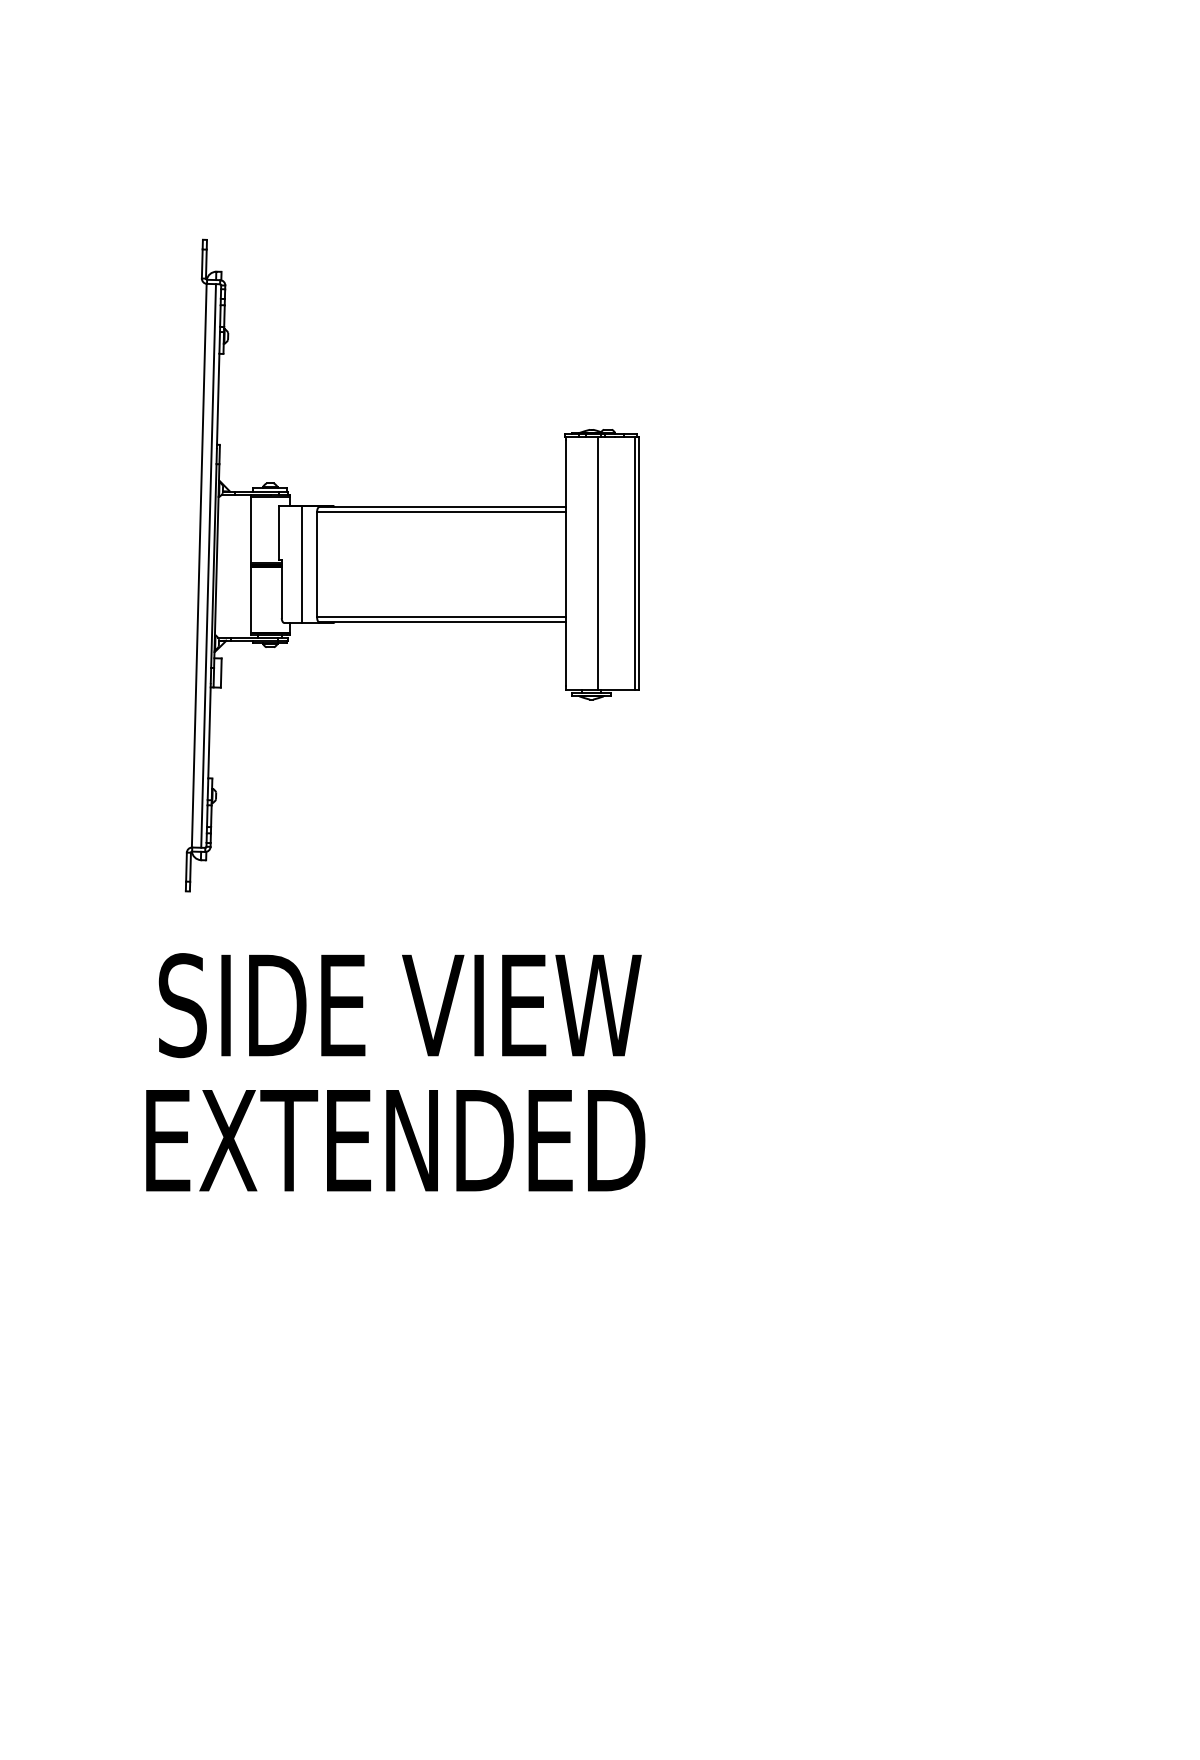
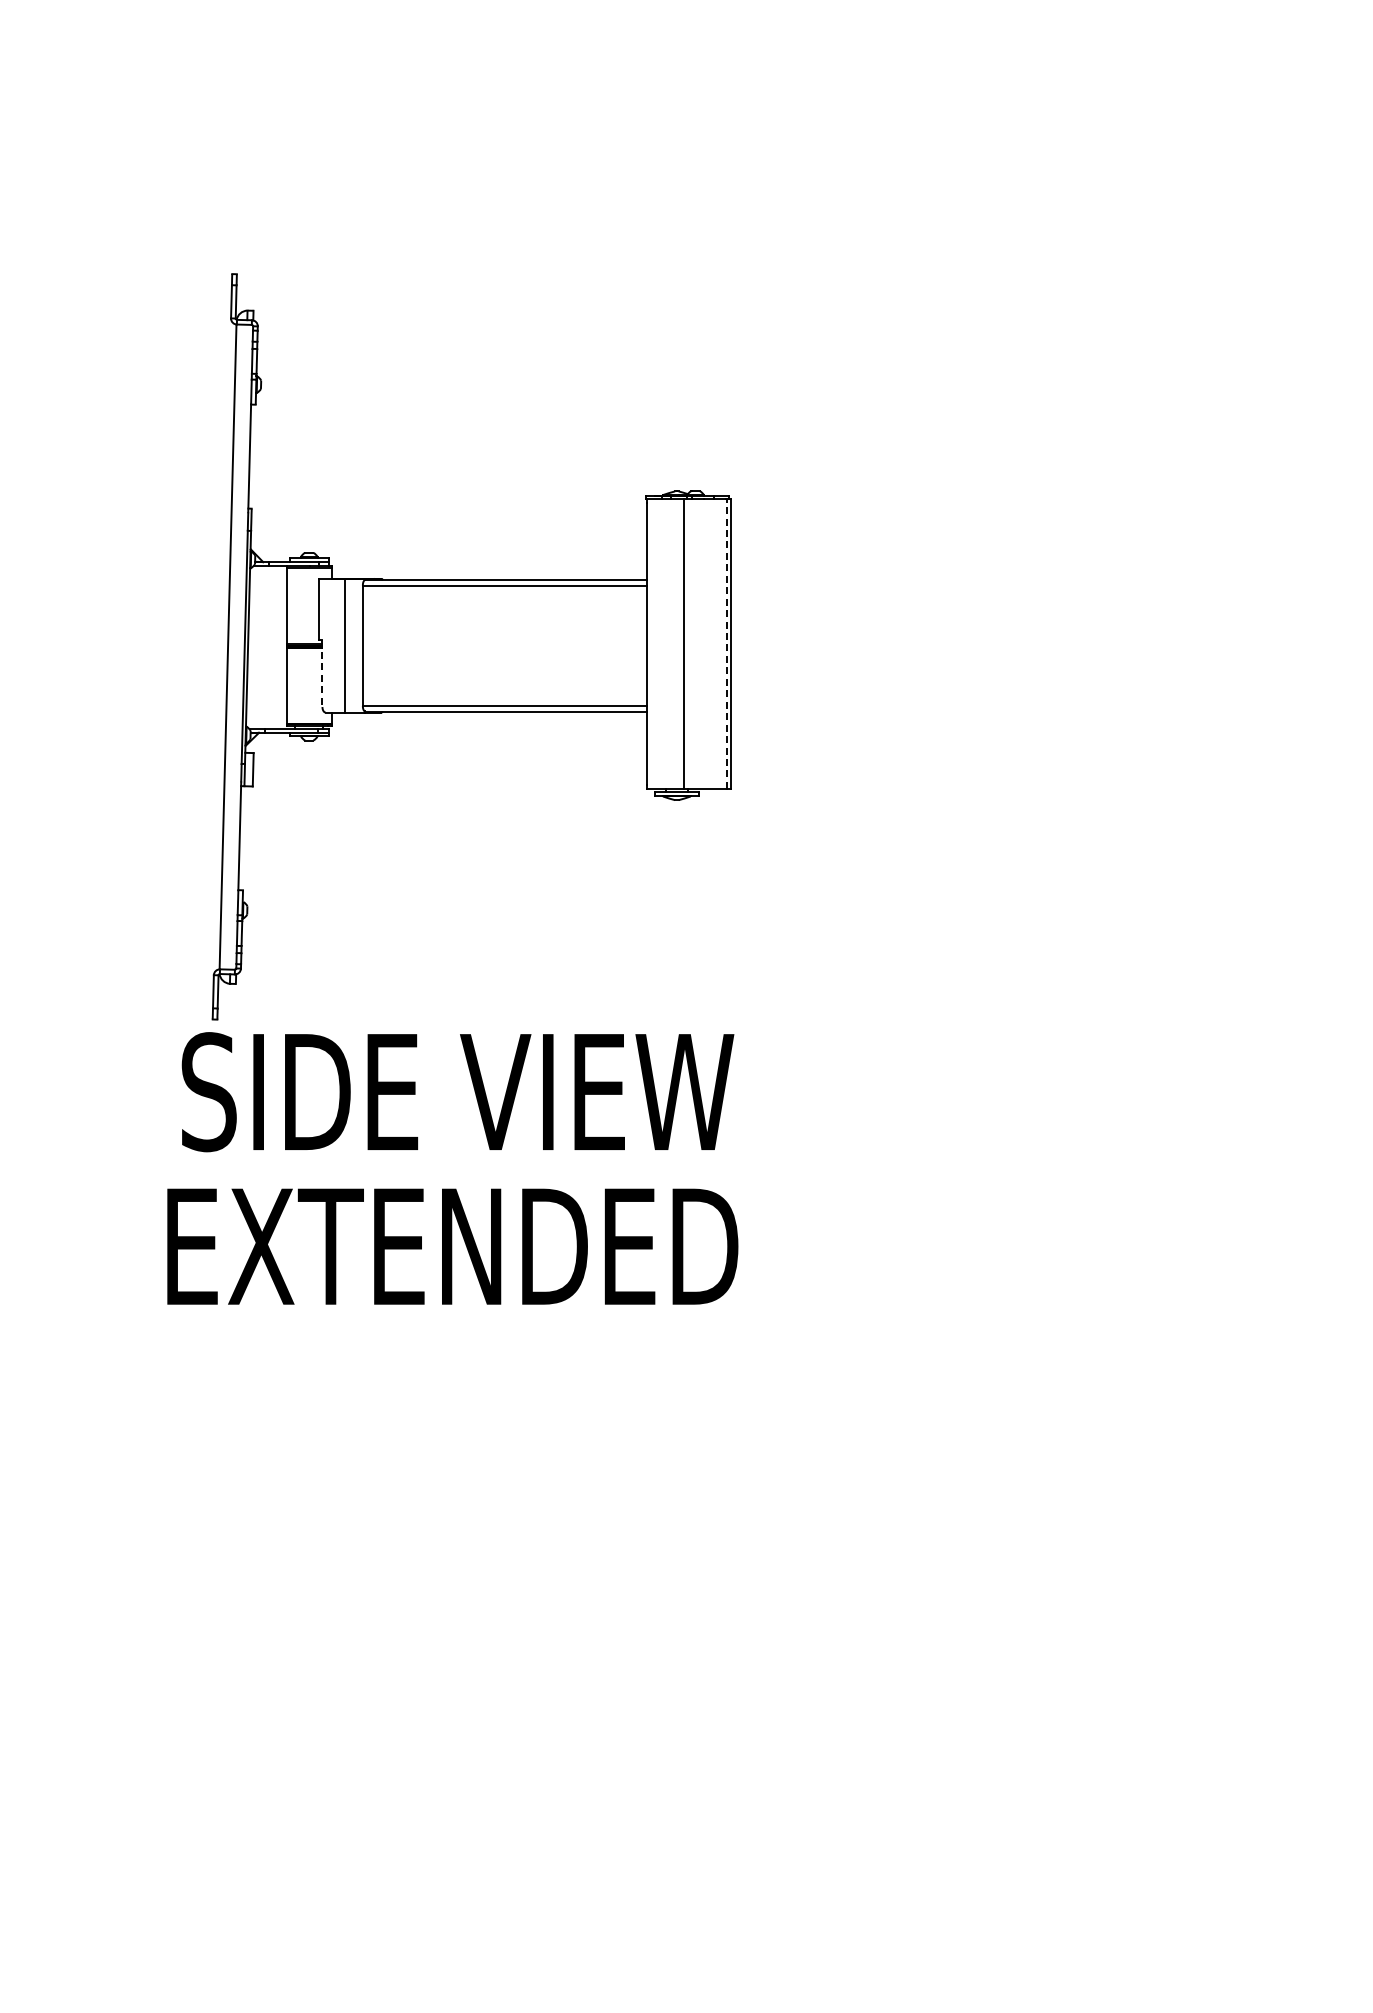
line: (634, 563) -> (726, 644), solid -> dashed
line: (208, 565) -> (238, 646), removed
line: (281, 589) -> (322, 674), solid -> dashed
text: (395, 1072) -> (452, 1168), moved

